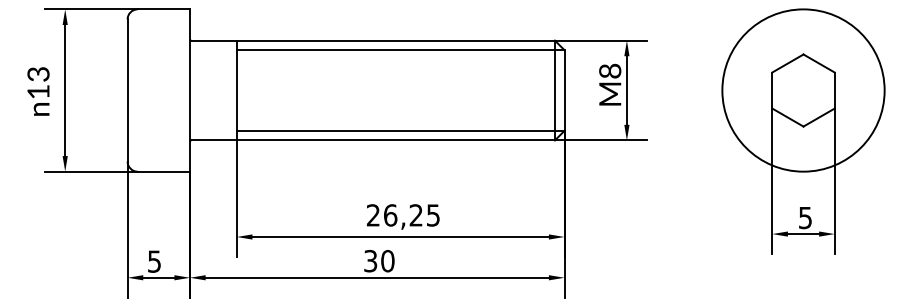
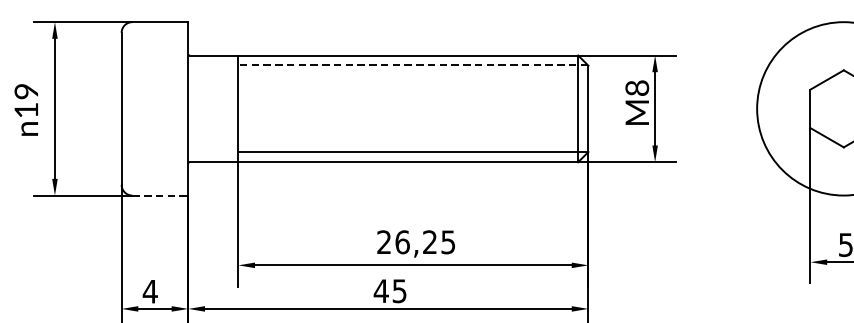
line: (400, 49) -> (413, 65), solid -> dashed
text: (38, 74) -> (26, 91), 13 -> 19
line: (164, 171) -> (161, 195), solid -> dashed
text: (378, 260) -> (389, 290), 30 -> 45
text: (154, 261) -> (150, 291), 5 -> 4

